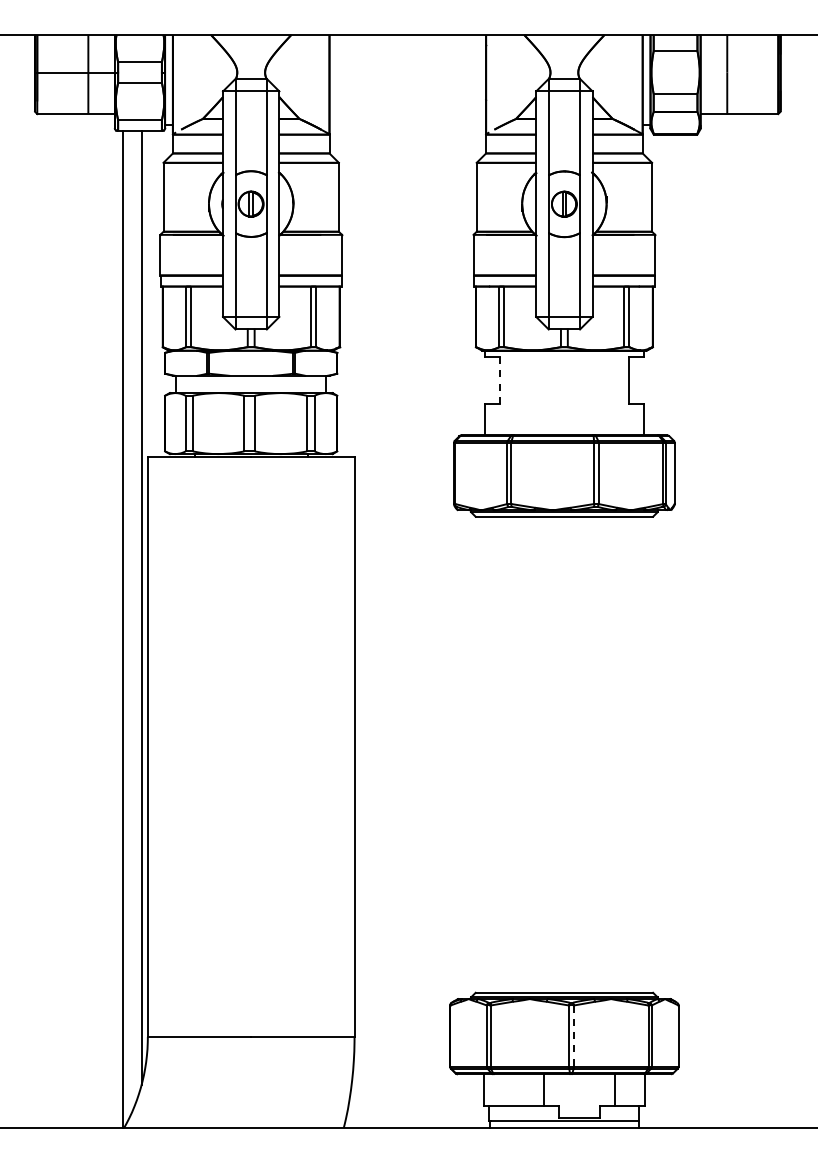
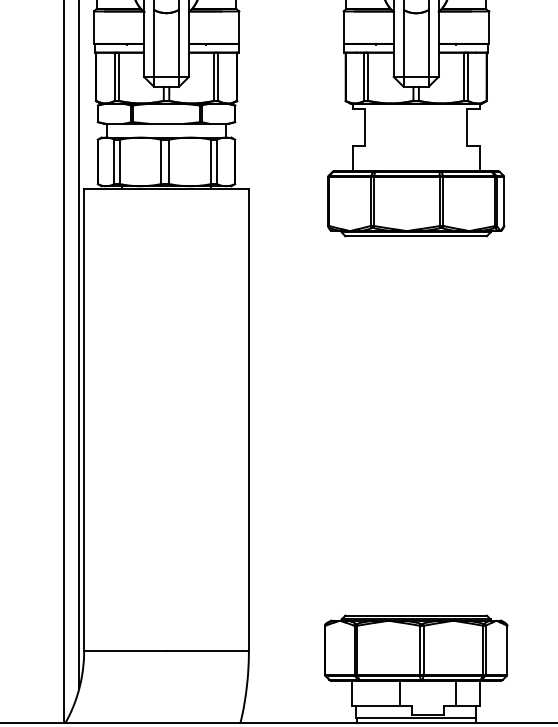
line: (500, 381) -> (365, 128), dashed -> solid
line: (573, 1036) -> (423, 650), dashed -> solid

